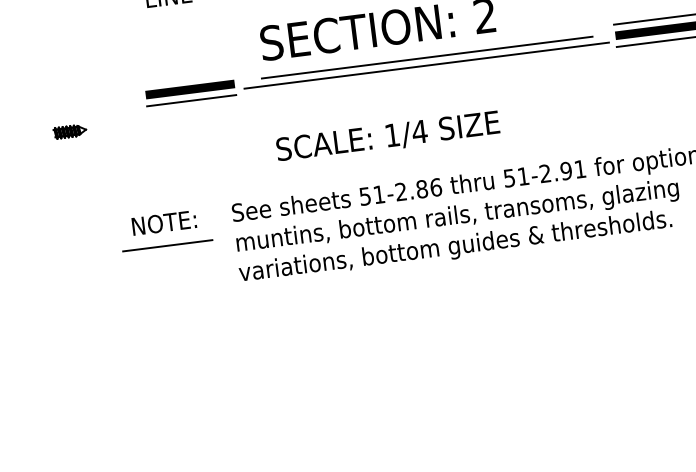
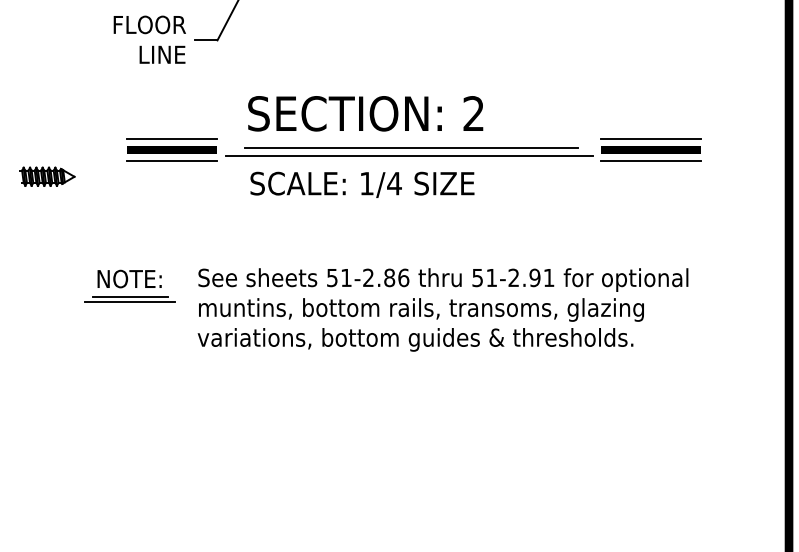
line: (188, 78) -> (171, 138), added
part: (69, 131) -> (47, 176), size x1.67
text: (388, 136) -> (362, 184), moved
line: (166, 240) -> (129, 296), added

